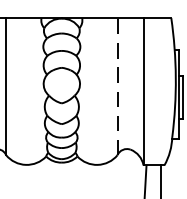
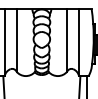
line: (118, 84) -> (67, 39), dashed -> solid

